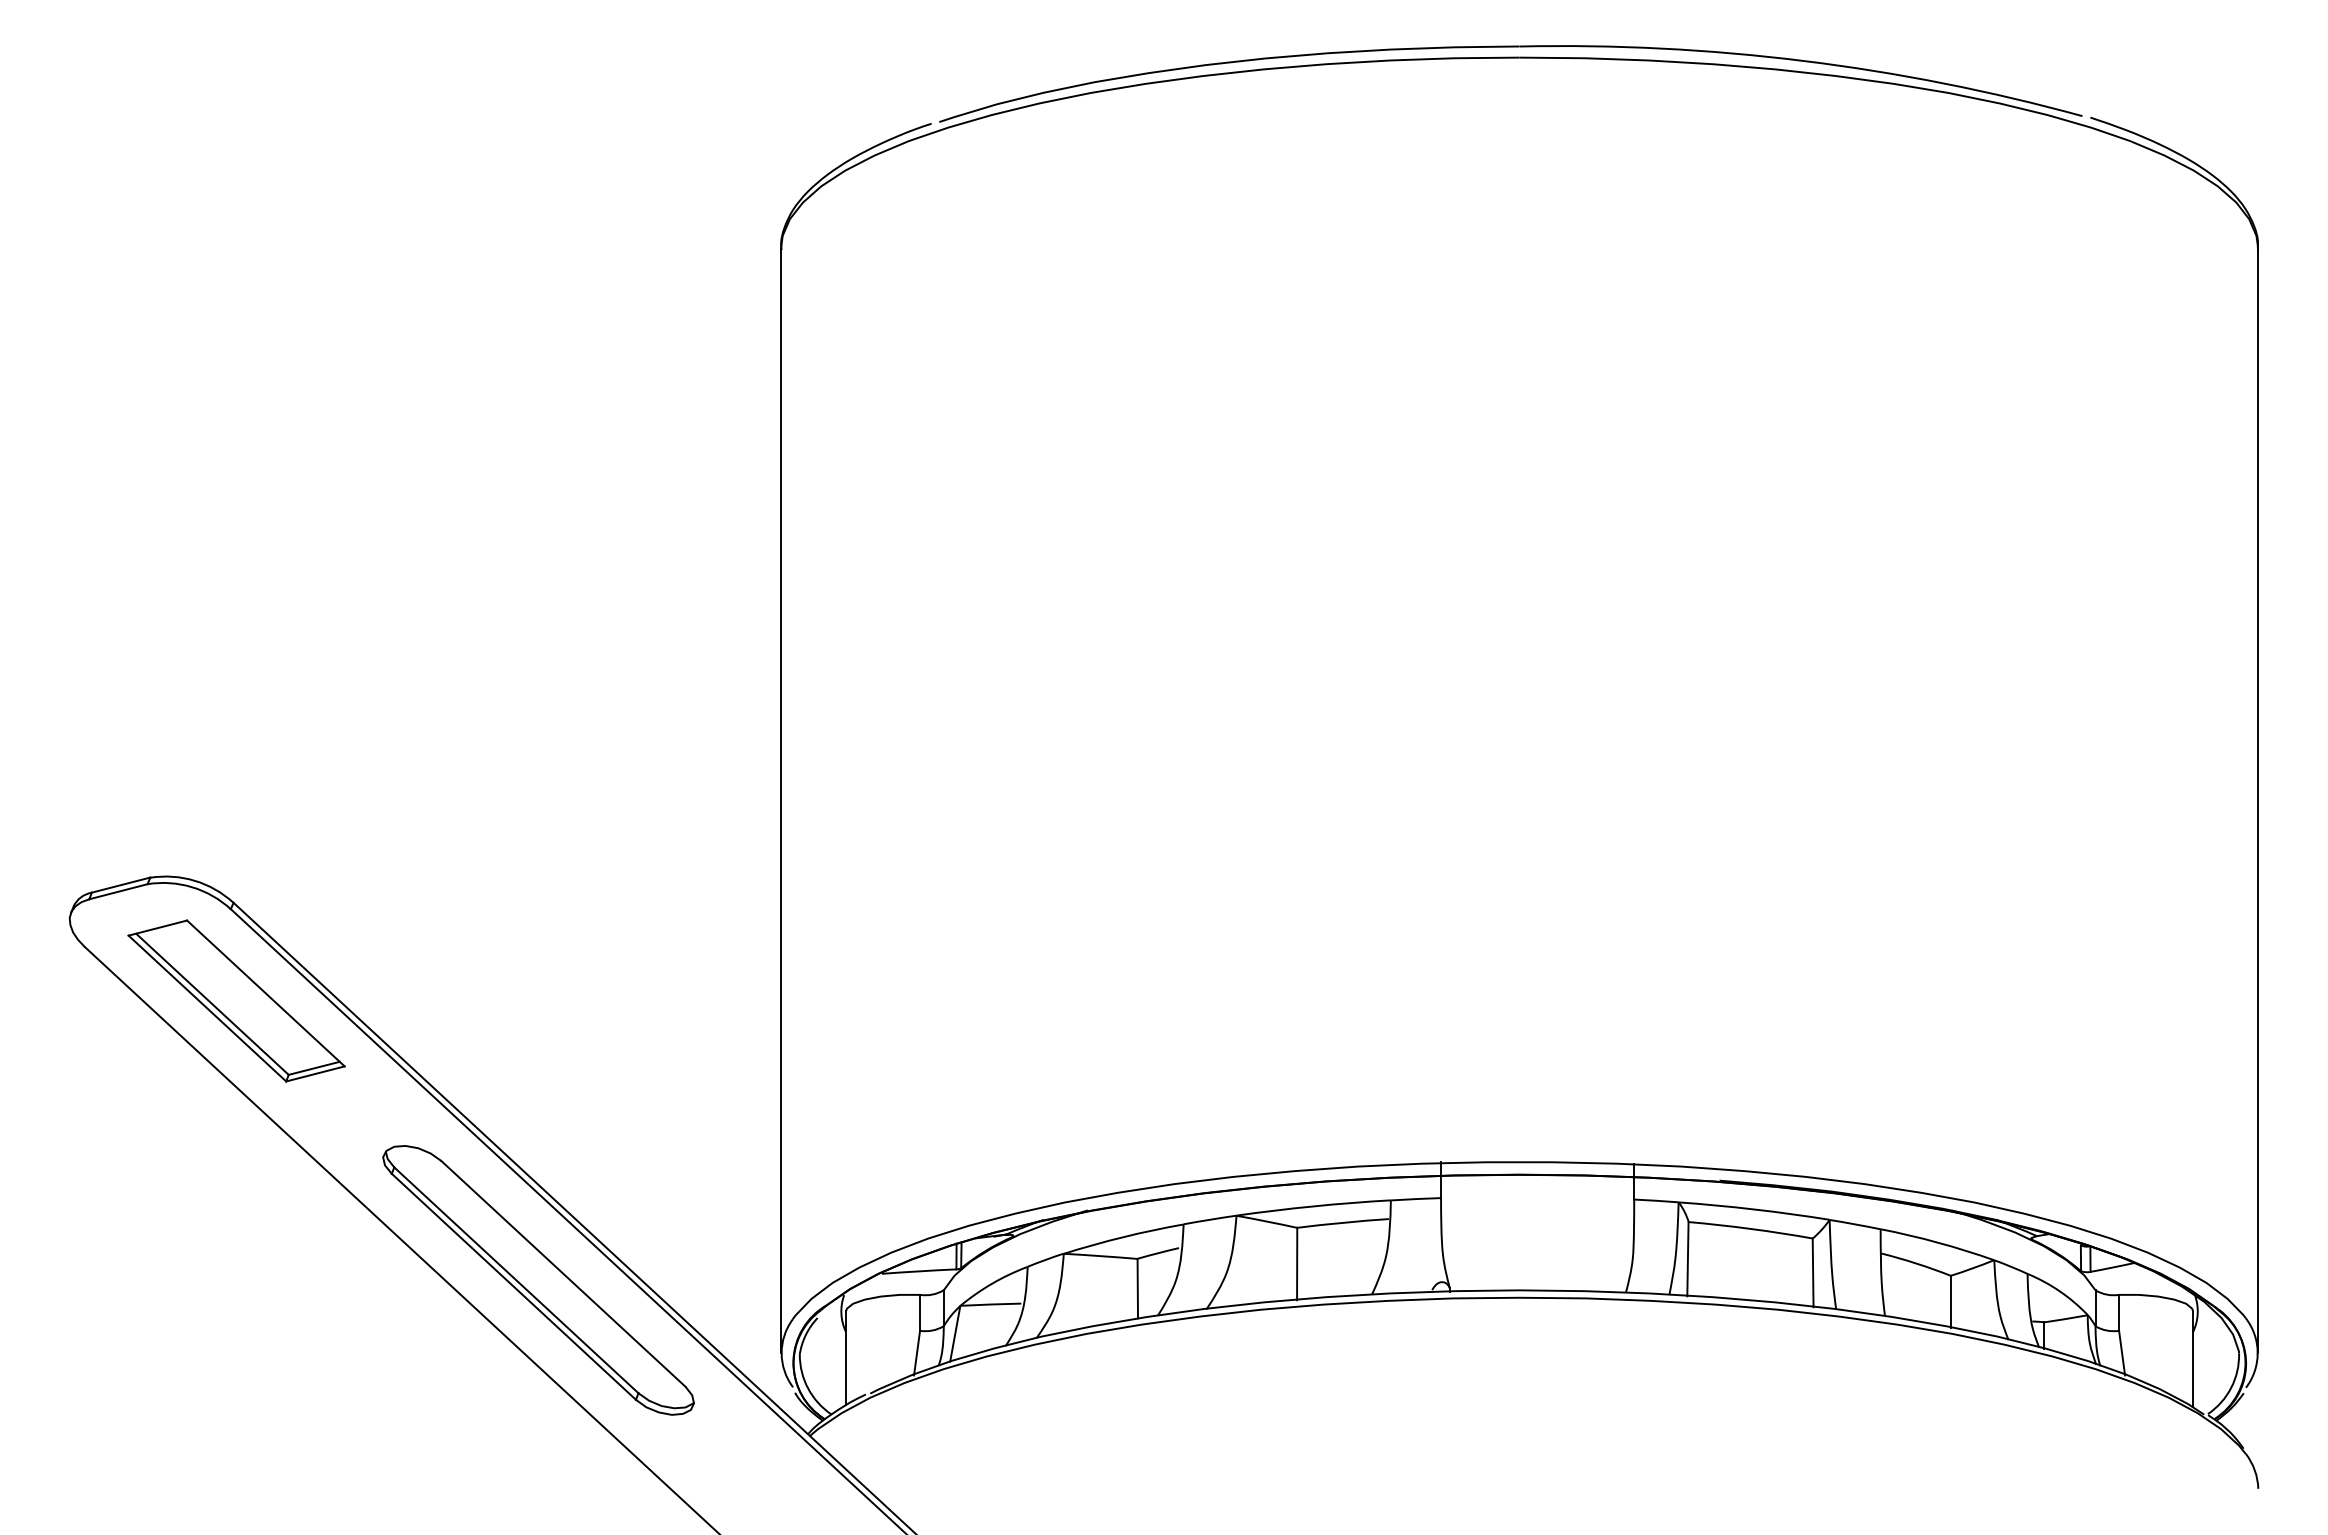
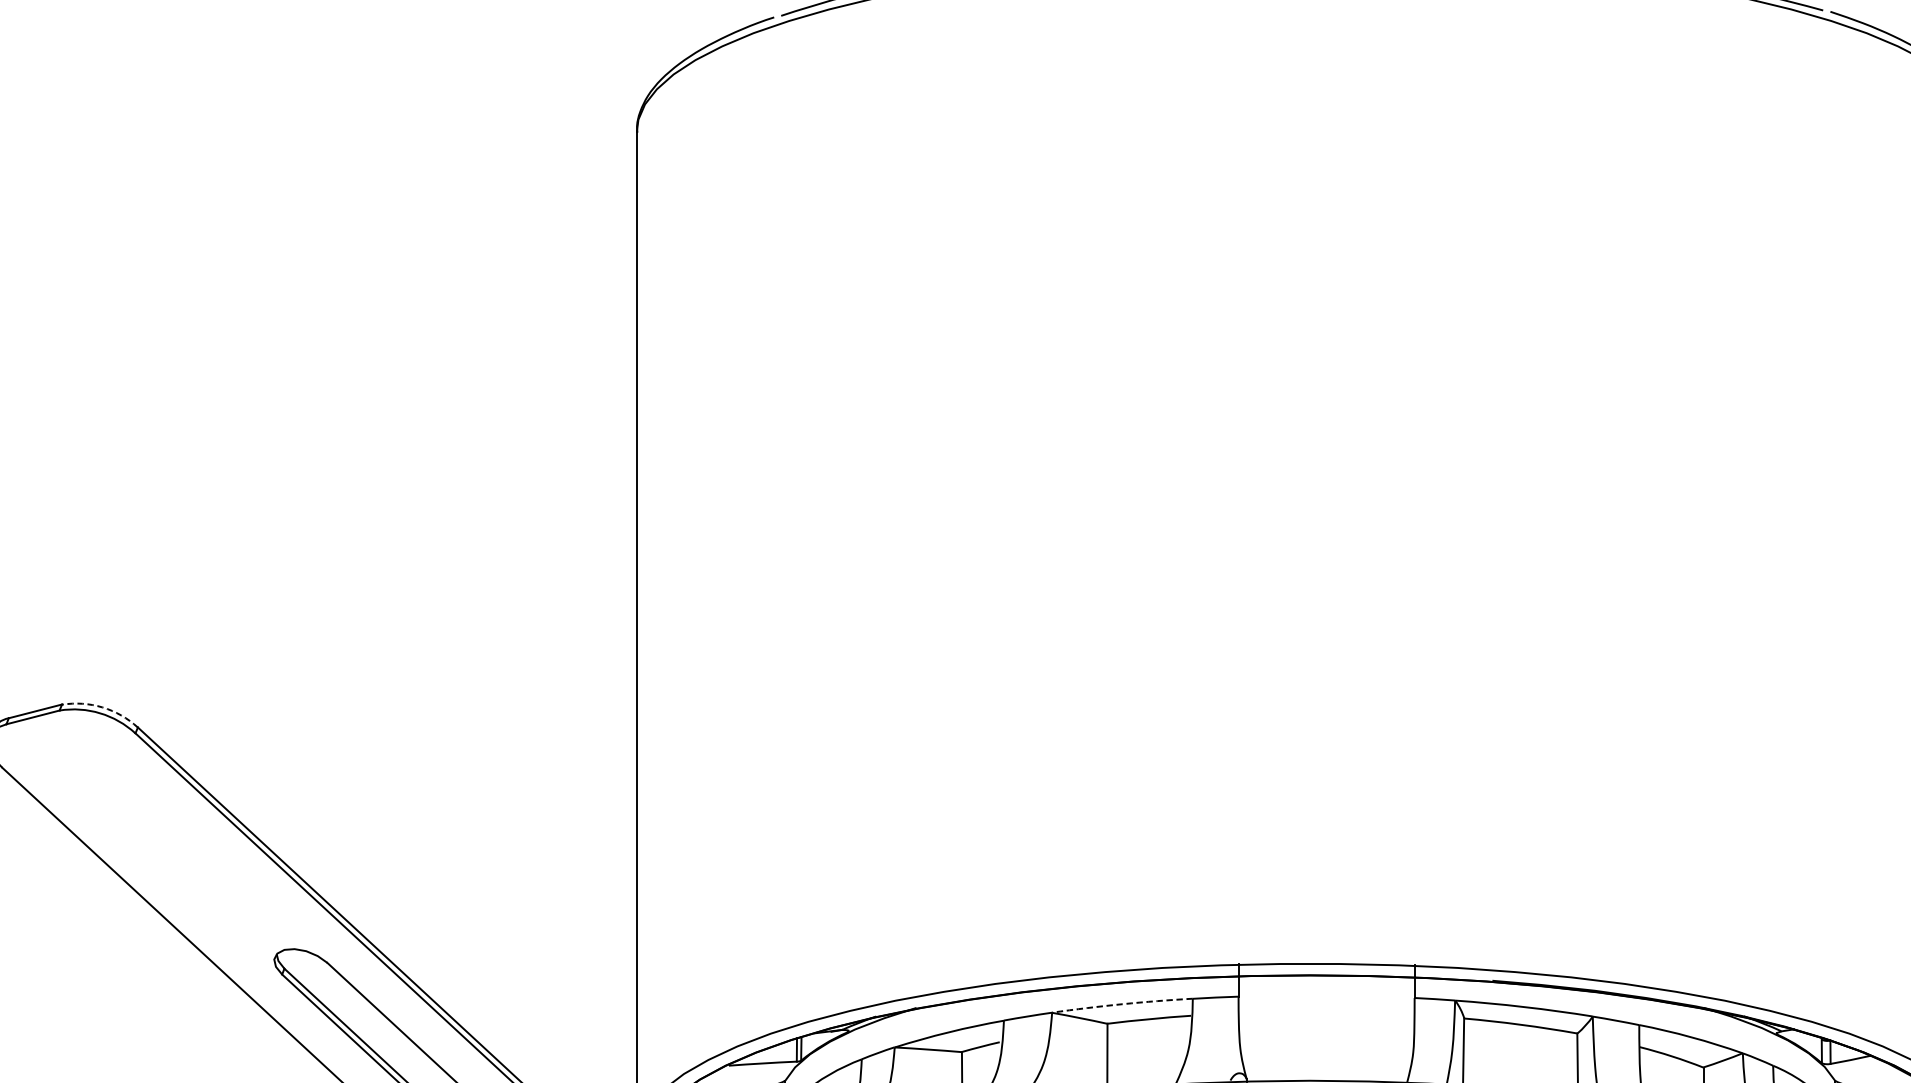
arc: (194, 880) -> (102, 707), solid -> dashed
part: (236, 1000) -> (140, 816), removed
arc: (1313, 1206) -> (1122, 1004), solid -> dashed

